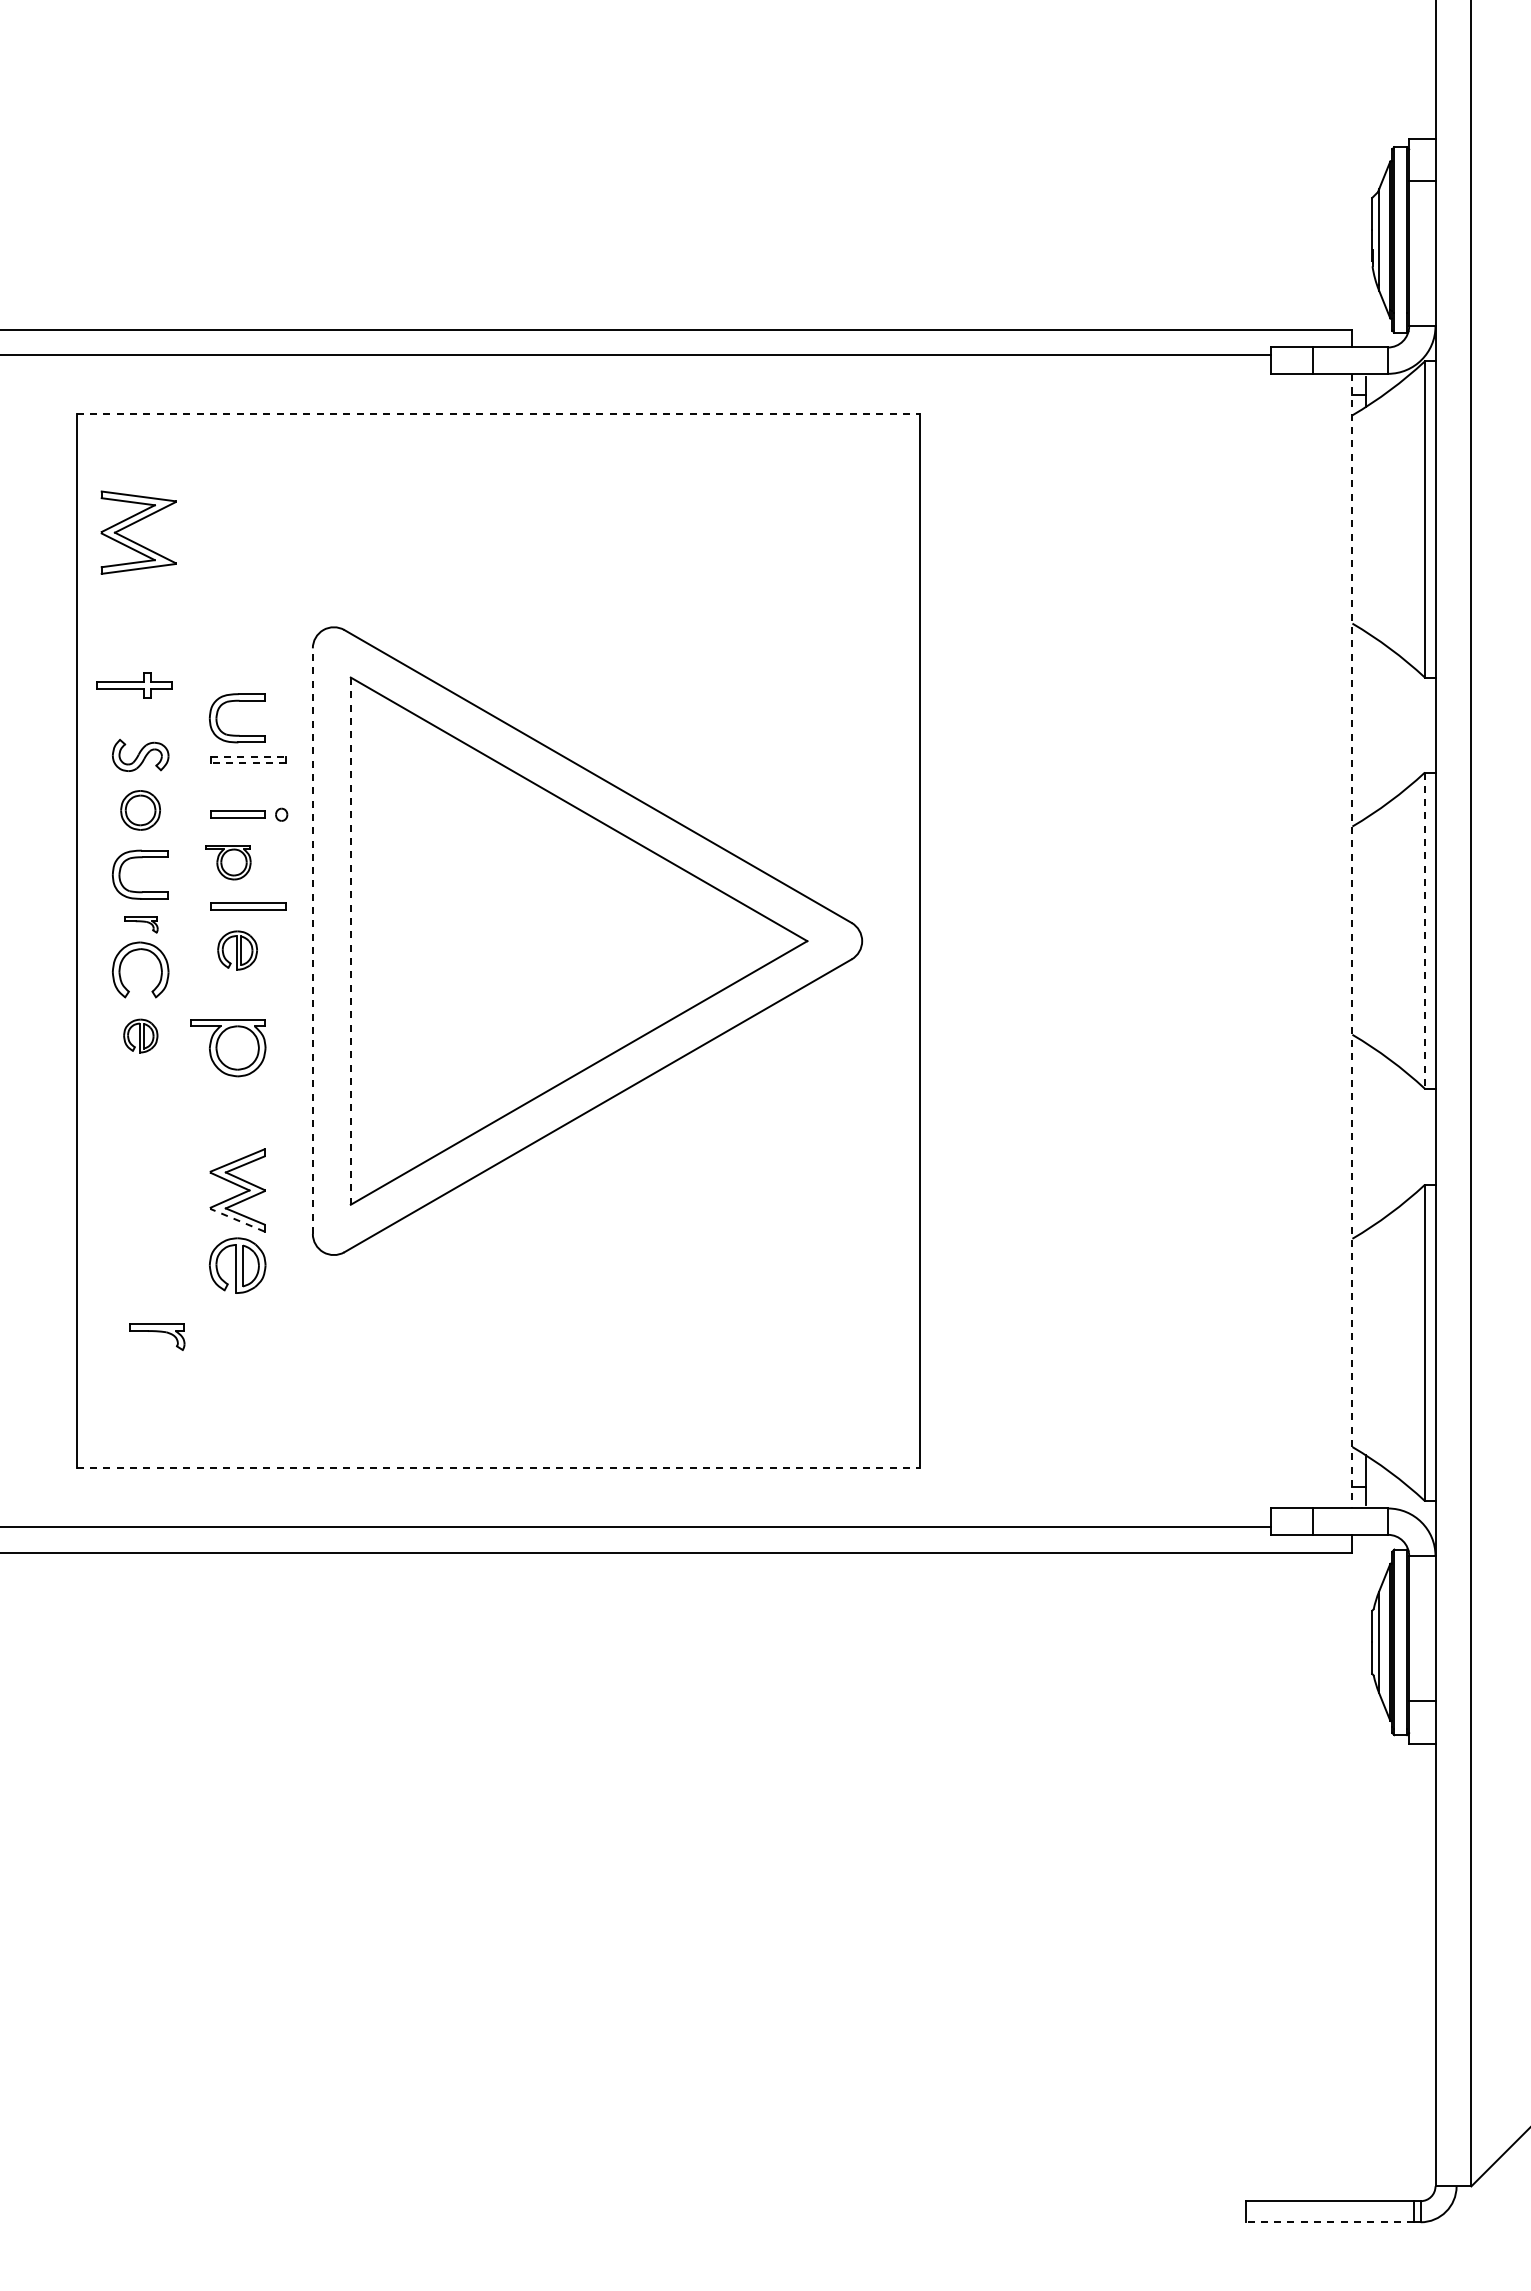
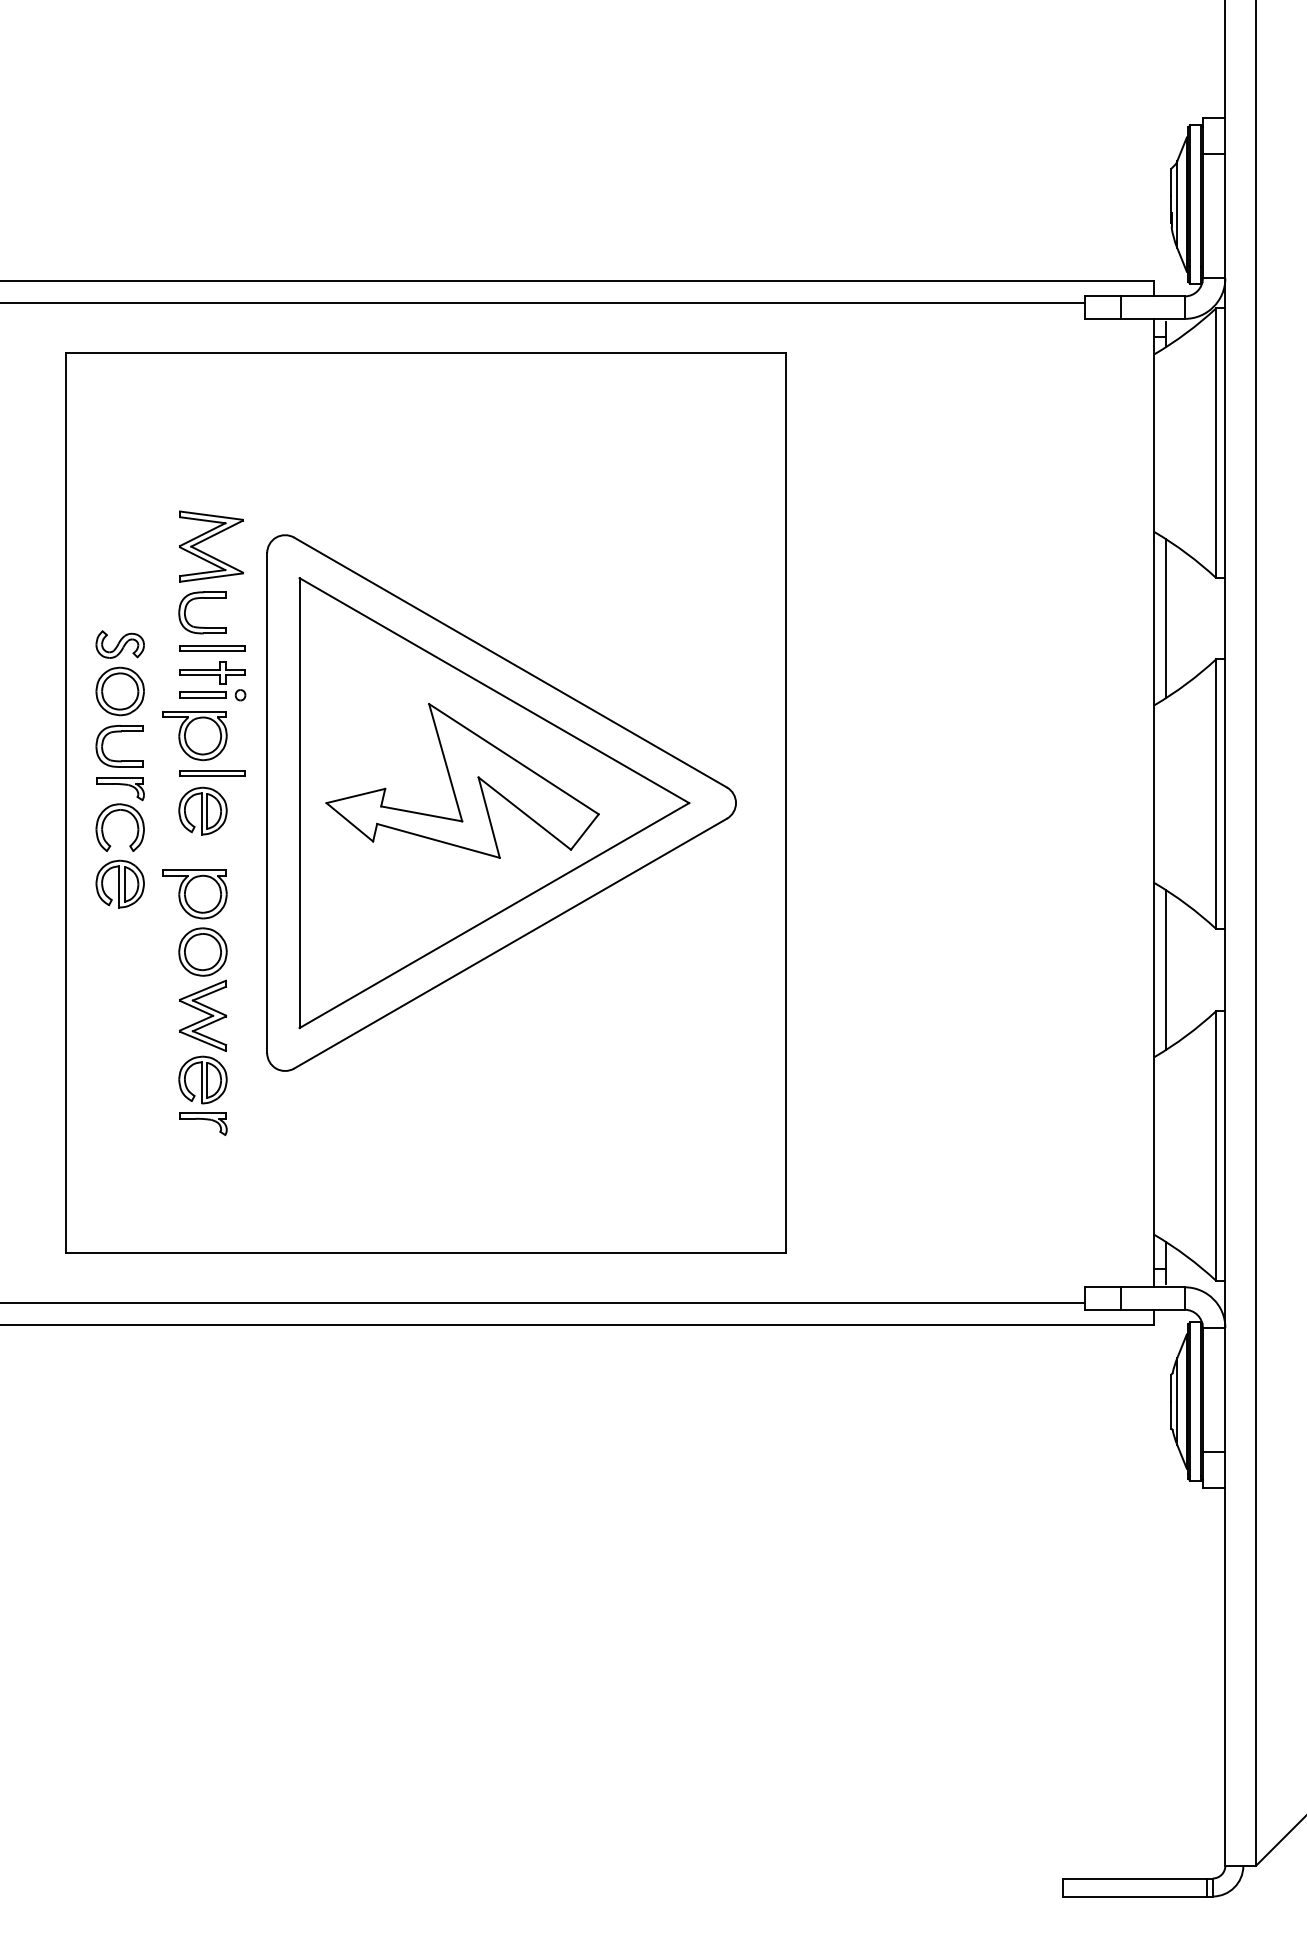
line: (498, 413) -> (425, 352), dashed -> solid
part: (133, 524) -> (207, 539), moved
part: (134, 685) -> (212, 672), moved
line: (1365, 724) -> (1165, 618), added
line: (248, 756) -> (212, 645), dashed -> solid
line: (248, 763) -> (212, 651), dashed -> solid
part: (140, 810) -> (120, 691), size x1.43
part: (228, 862) -> (195, 735), size x1.67
part: (541, 915) -> (462, 781), added
part: (141, 924) -> (120, 788), size x1.67
line: (1424, 931) -> (1215, 794), dashed -> solid
line: (312, 941) -> (266, 803), dashed -> solid
line: (350, 941) -> (299, 803), dashed -> solid
line: (1352, 941) -> (1154, 803), dashed -> solid
part: (237, 950) -> (202, 811), size x1.43
part: (140, 1035) -> (120, 883), size x1.67
part: (237, 1115) -> (202, 951), added
line: (1365, 1136) -> (1165, 969), added
line: (237, 1220) -> (202, 1041), dashed -> solid
part: (157, 1336) -> (203, 1123), moved
line: (498, 1468) -> (425, 1253), dashed -> solid
line: (1329, 2222) -> (1134, 1896), dashed -> solid

